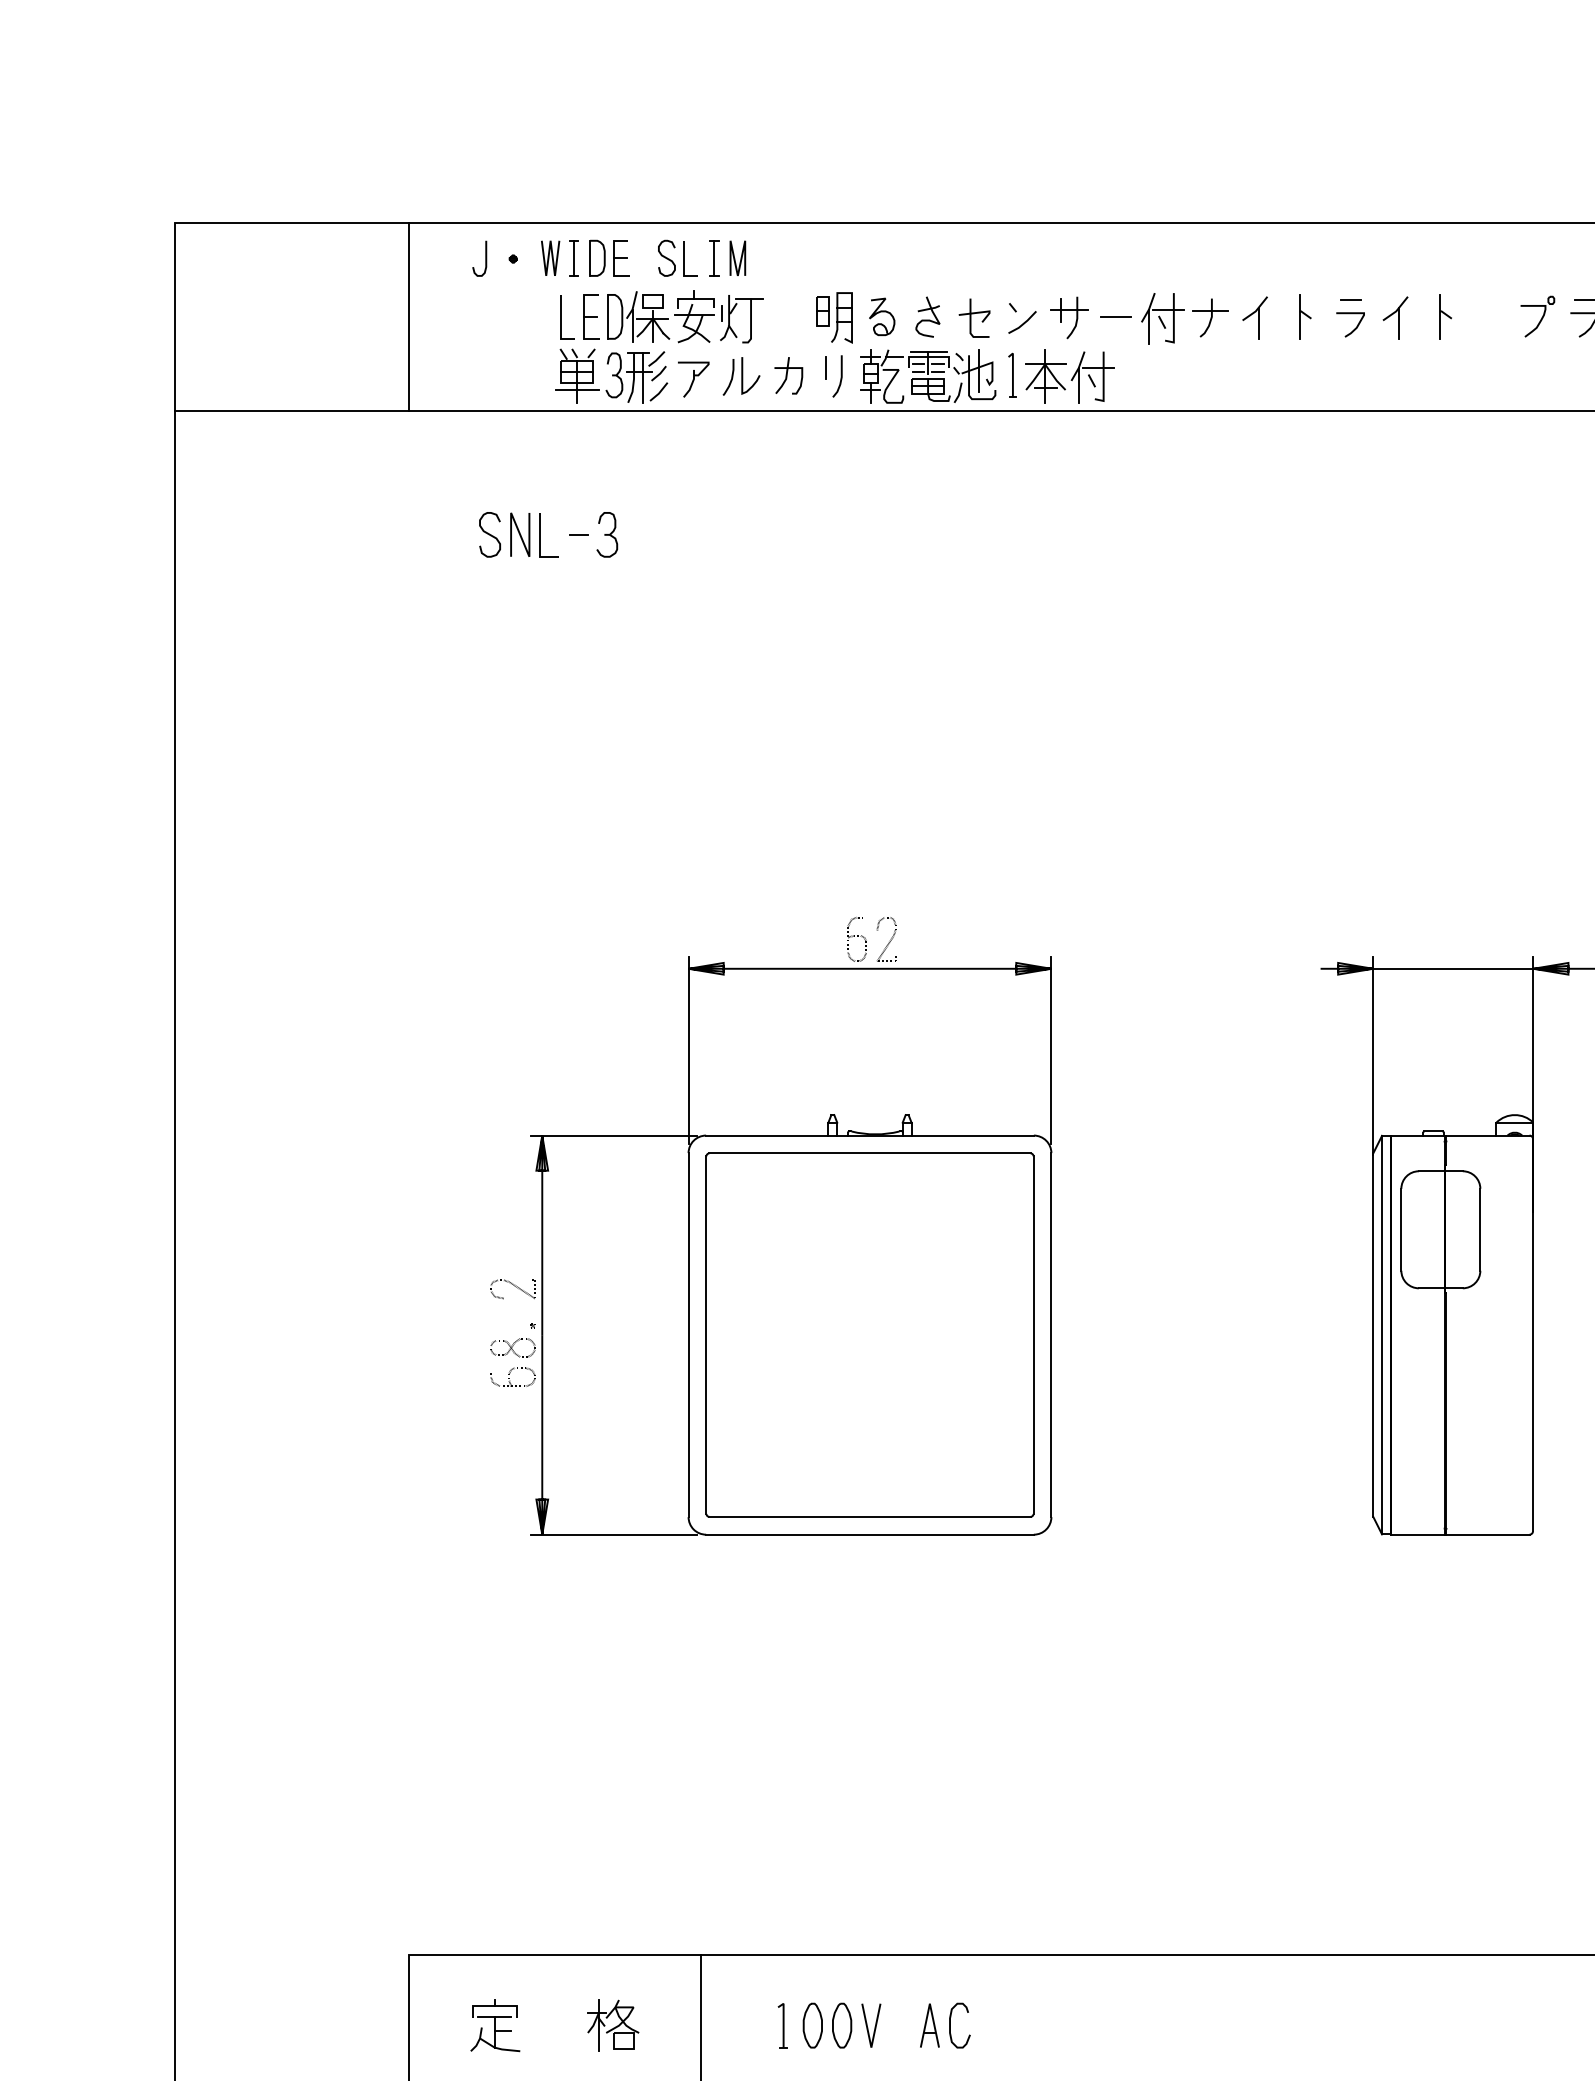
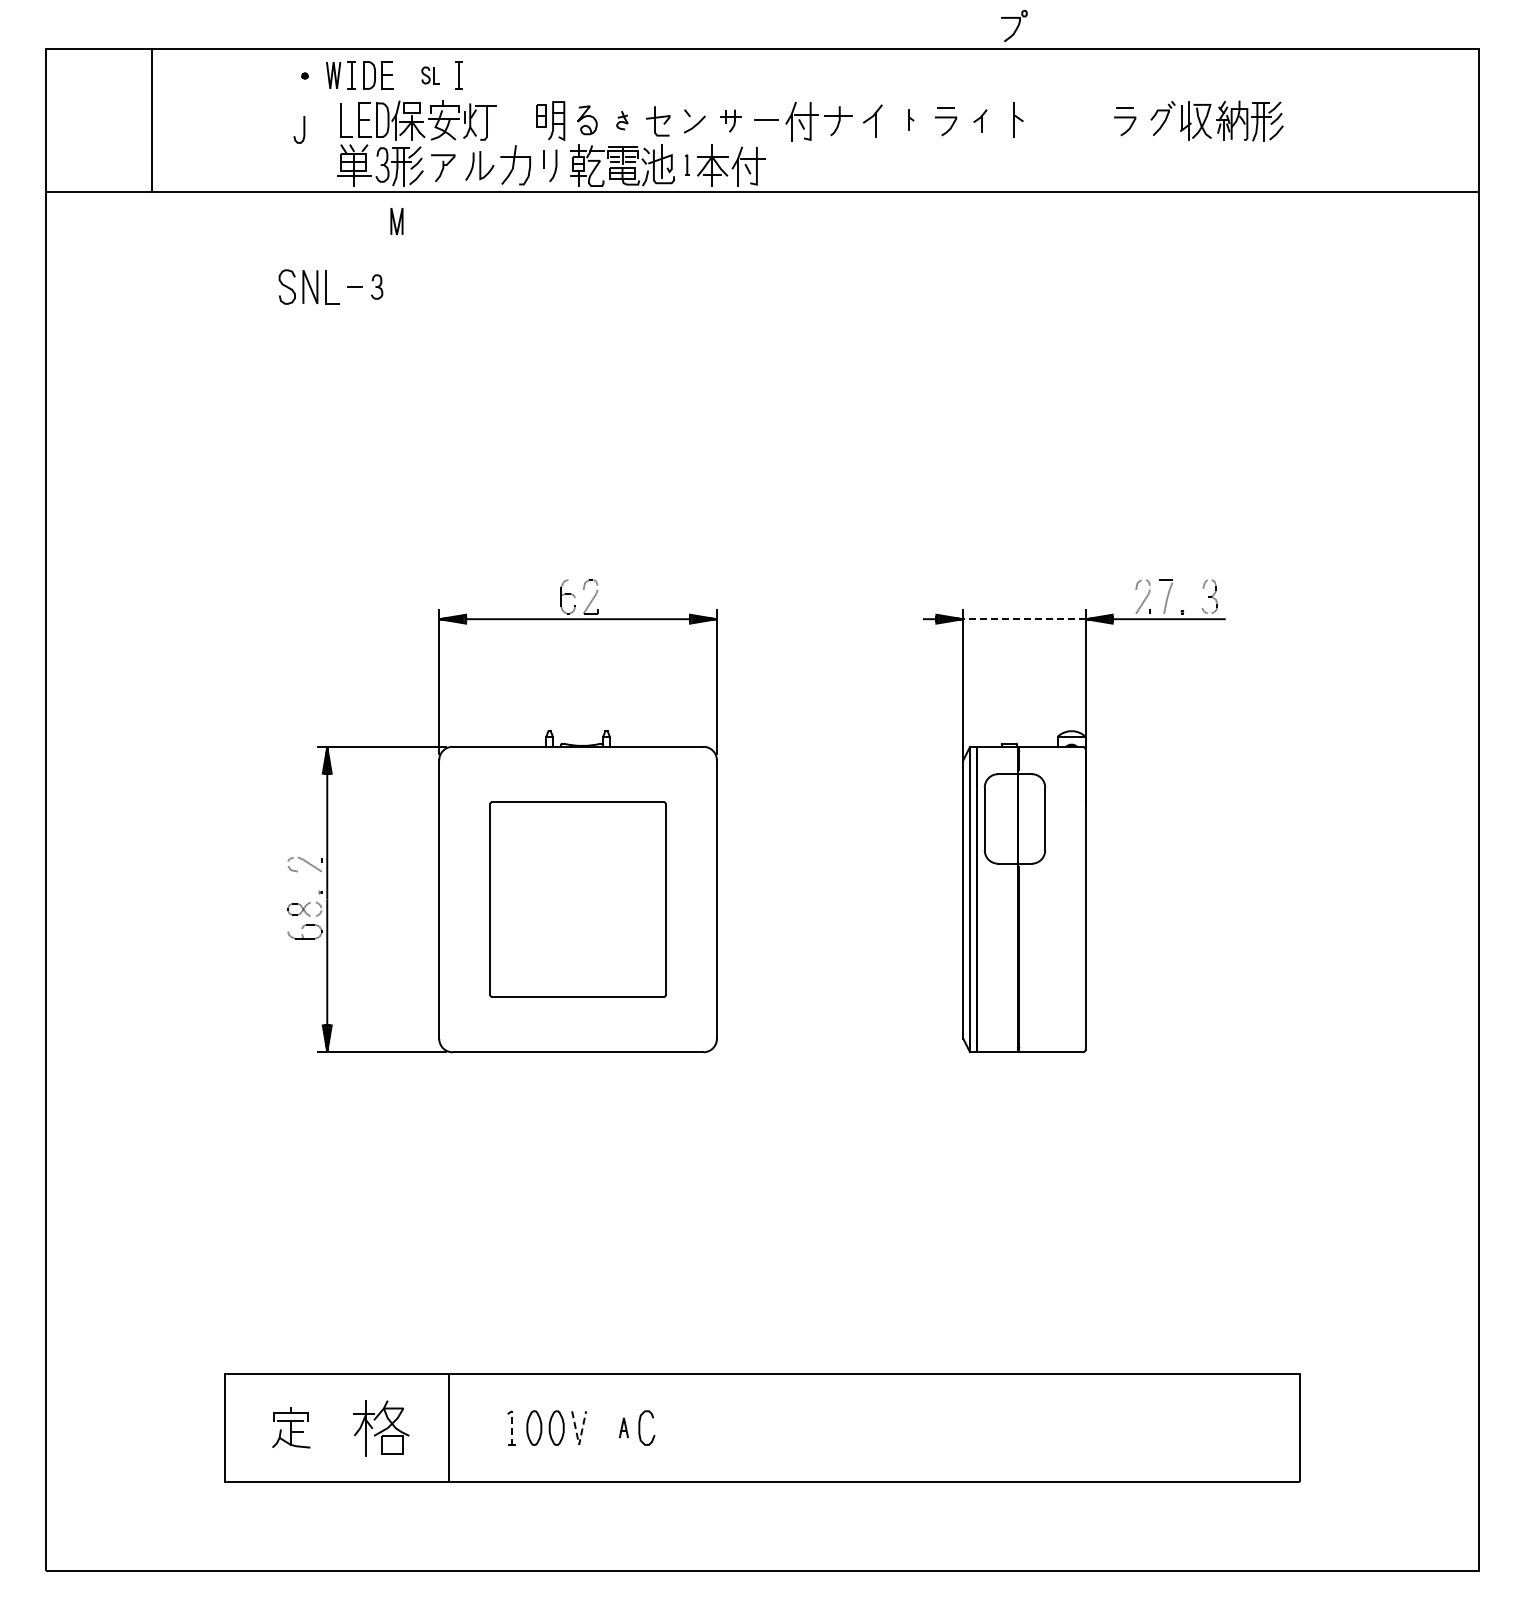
curve: (485, 258) -> (303, 129), moved
part: (677, 258) -> (430, 75), size x0.6
line: (735, 258) -> (395, 221), moved
line: (409, 315) -> (152, 119), moved
part: (1305, 315) -> (911, 119), size x0.6
part: (1538, 315) -> (1014, 25), moved
part: (928, 317) -> (622, 120), size x0.6
part: (1069, 317) -> (730, 120), size x0.7
part: (1395, 317) -> (980, 120), size x0.7
part: (1011, 374) -> (686, 164), size x0.6
part: (789, 375) -> (516, 165), size x1.4
part: (606, 534) -> (376, 286), size x0.7
line: (1453, 969) -> (1024, 619), solid -> dashed
part: (869, 1335) -> (577, 899), size x0.7
line: (782, 2022) -> (511, 1425), solid -> dashed
part: (613, 2024) -> (381, 1427), size x1.4
part: (929, 2024) -> (623, 1427), size x0.6
line: (871, 2047) -> (579, 1444), solid -> dashed

